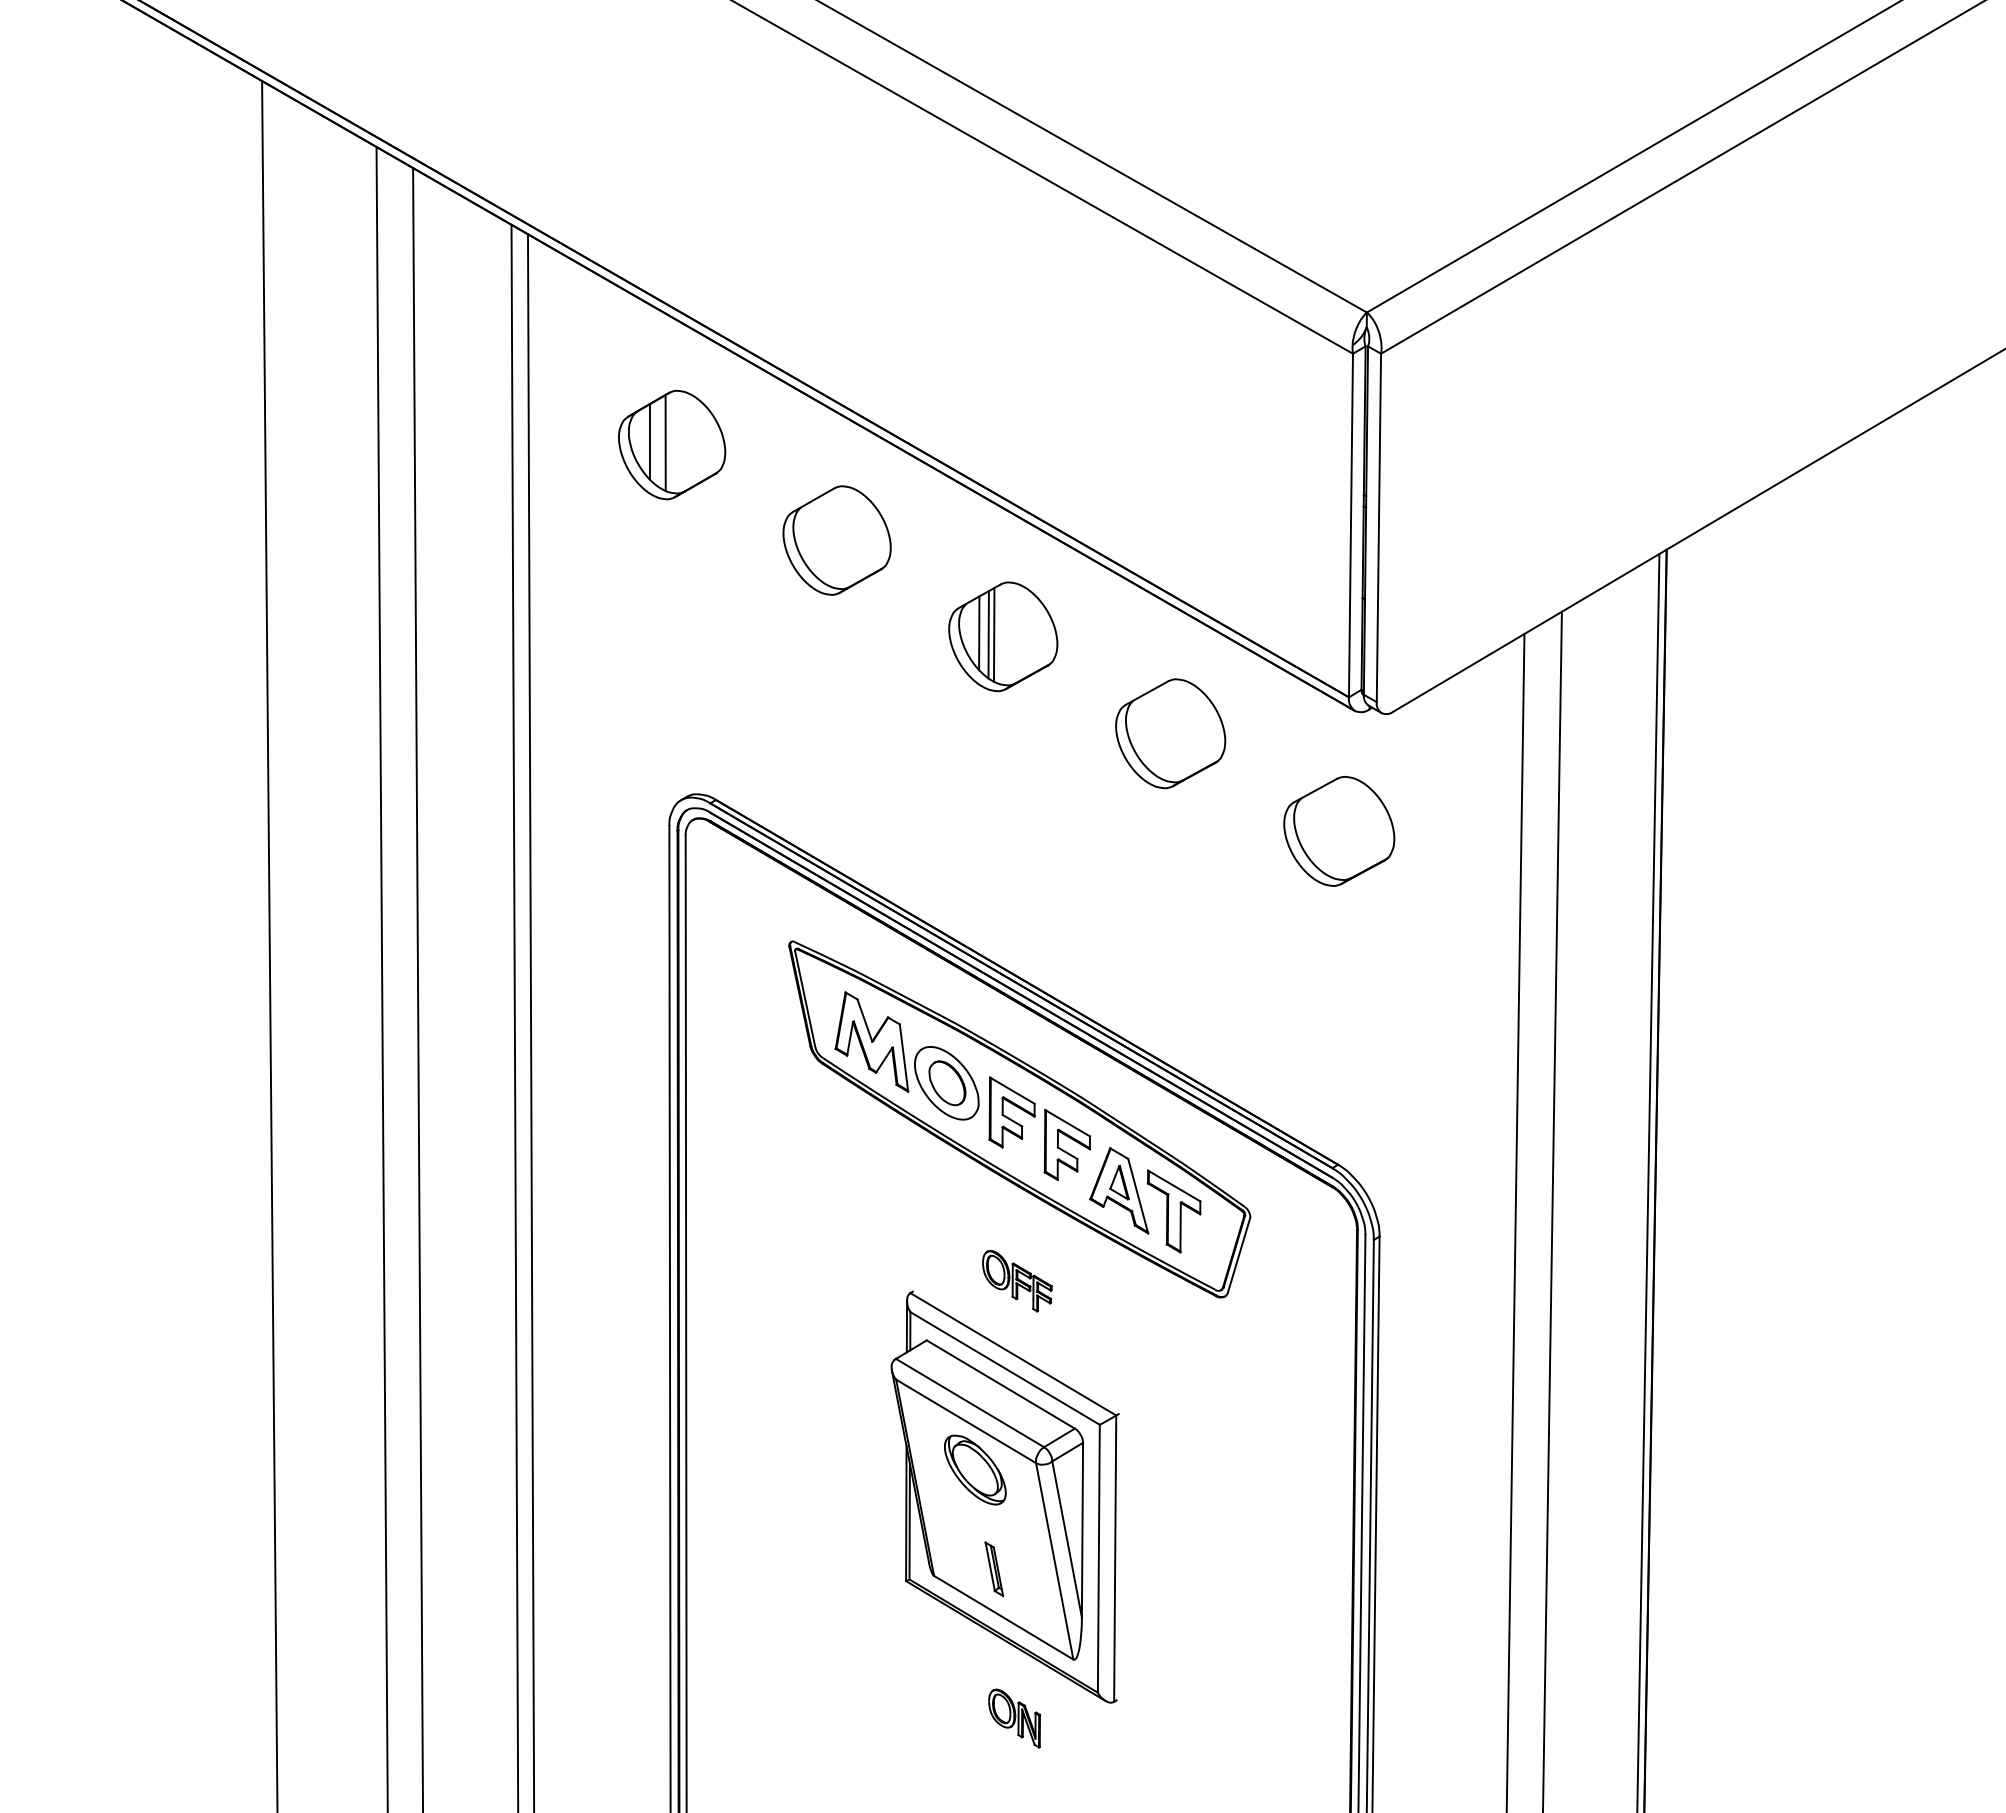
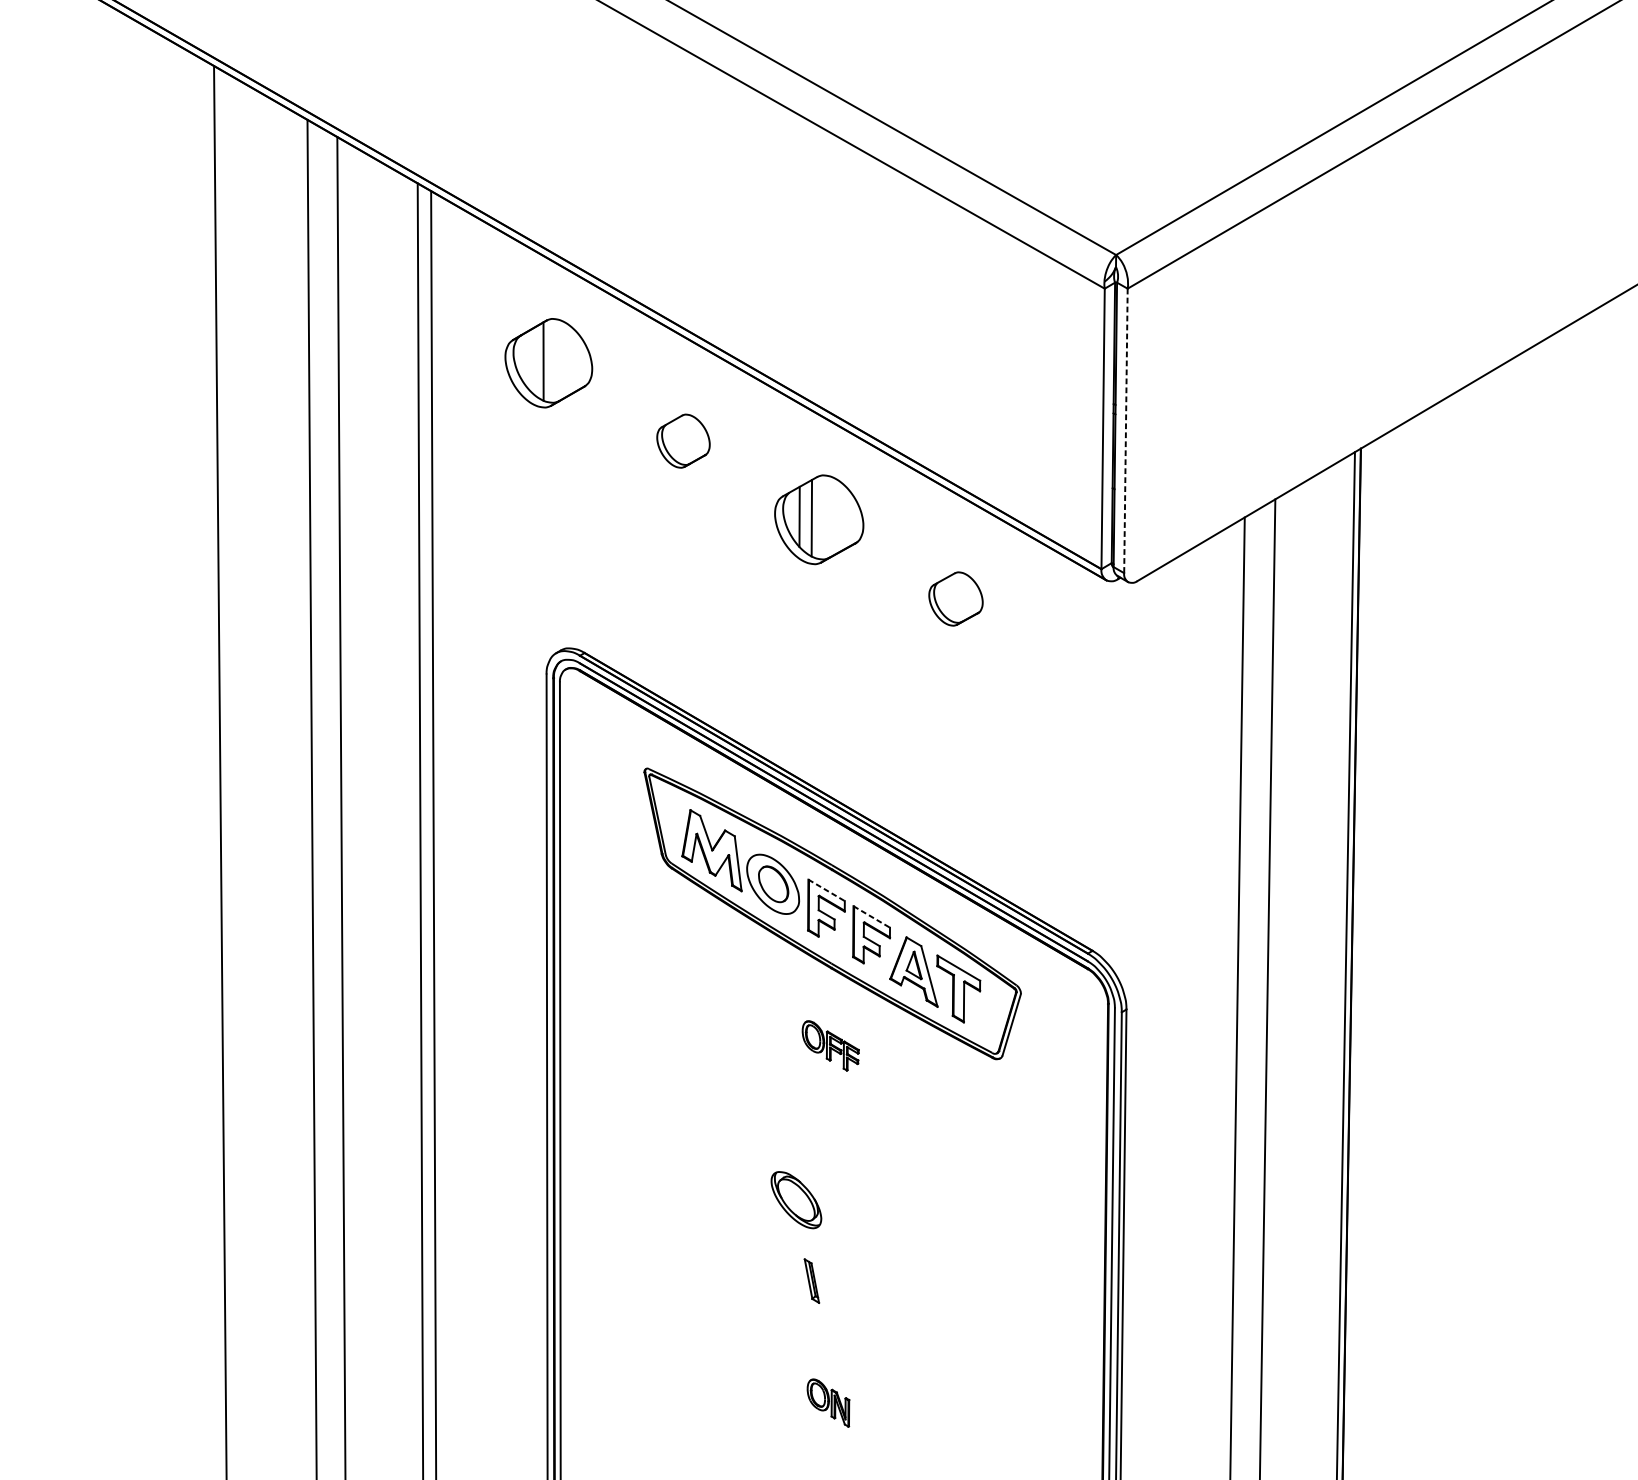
line: (649, 441) -> (530, 360), removed
line: (1378, 528) -> (1125, 431), solid -> dashed
part: (836, 540) -> (683, 441), size x0.6
line: (988, 634) -> (807, 517), removed
part: (1170, 733) -> (955, 598), size x0.6
part: (1339, 831) -> (1093, 678), removed
line: (1012, 1090) -> (826, 890), solid -> dashed
line: (1067, 1123) -> (871, 917), solid -> dashed
part: (1004, 1496) -> (820, 1221), removed

